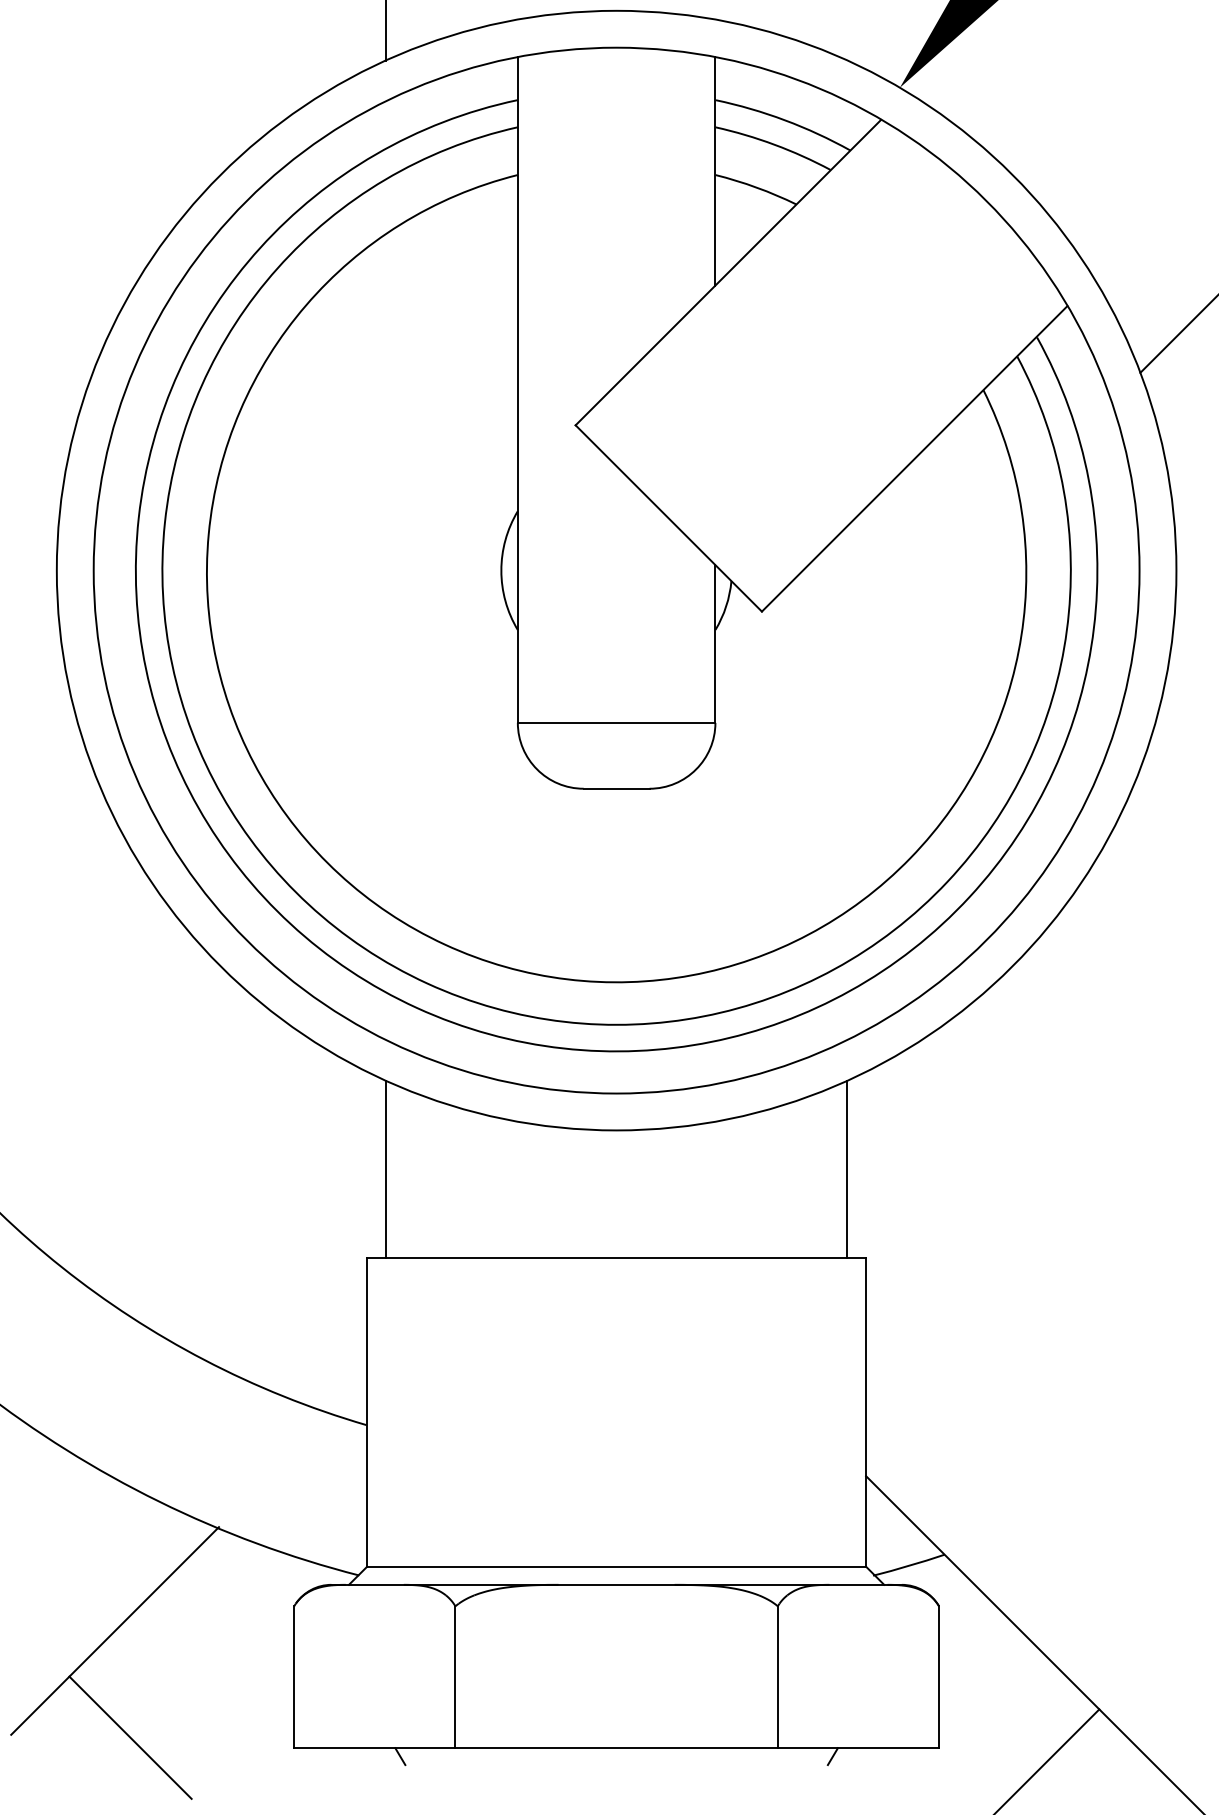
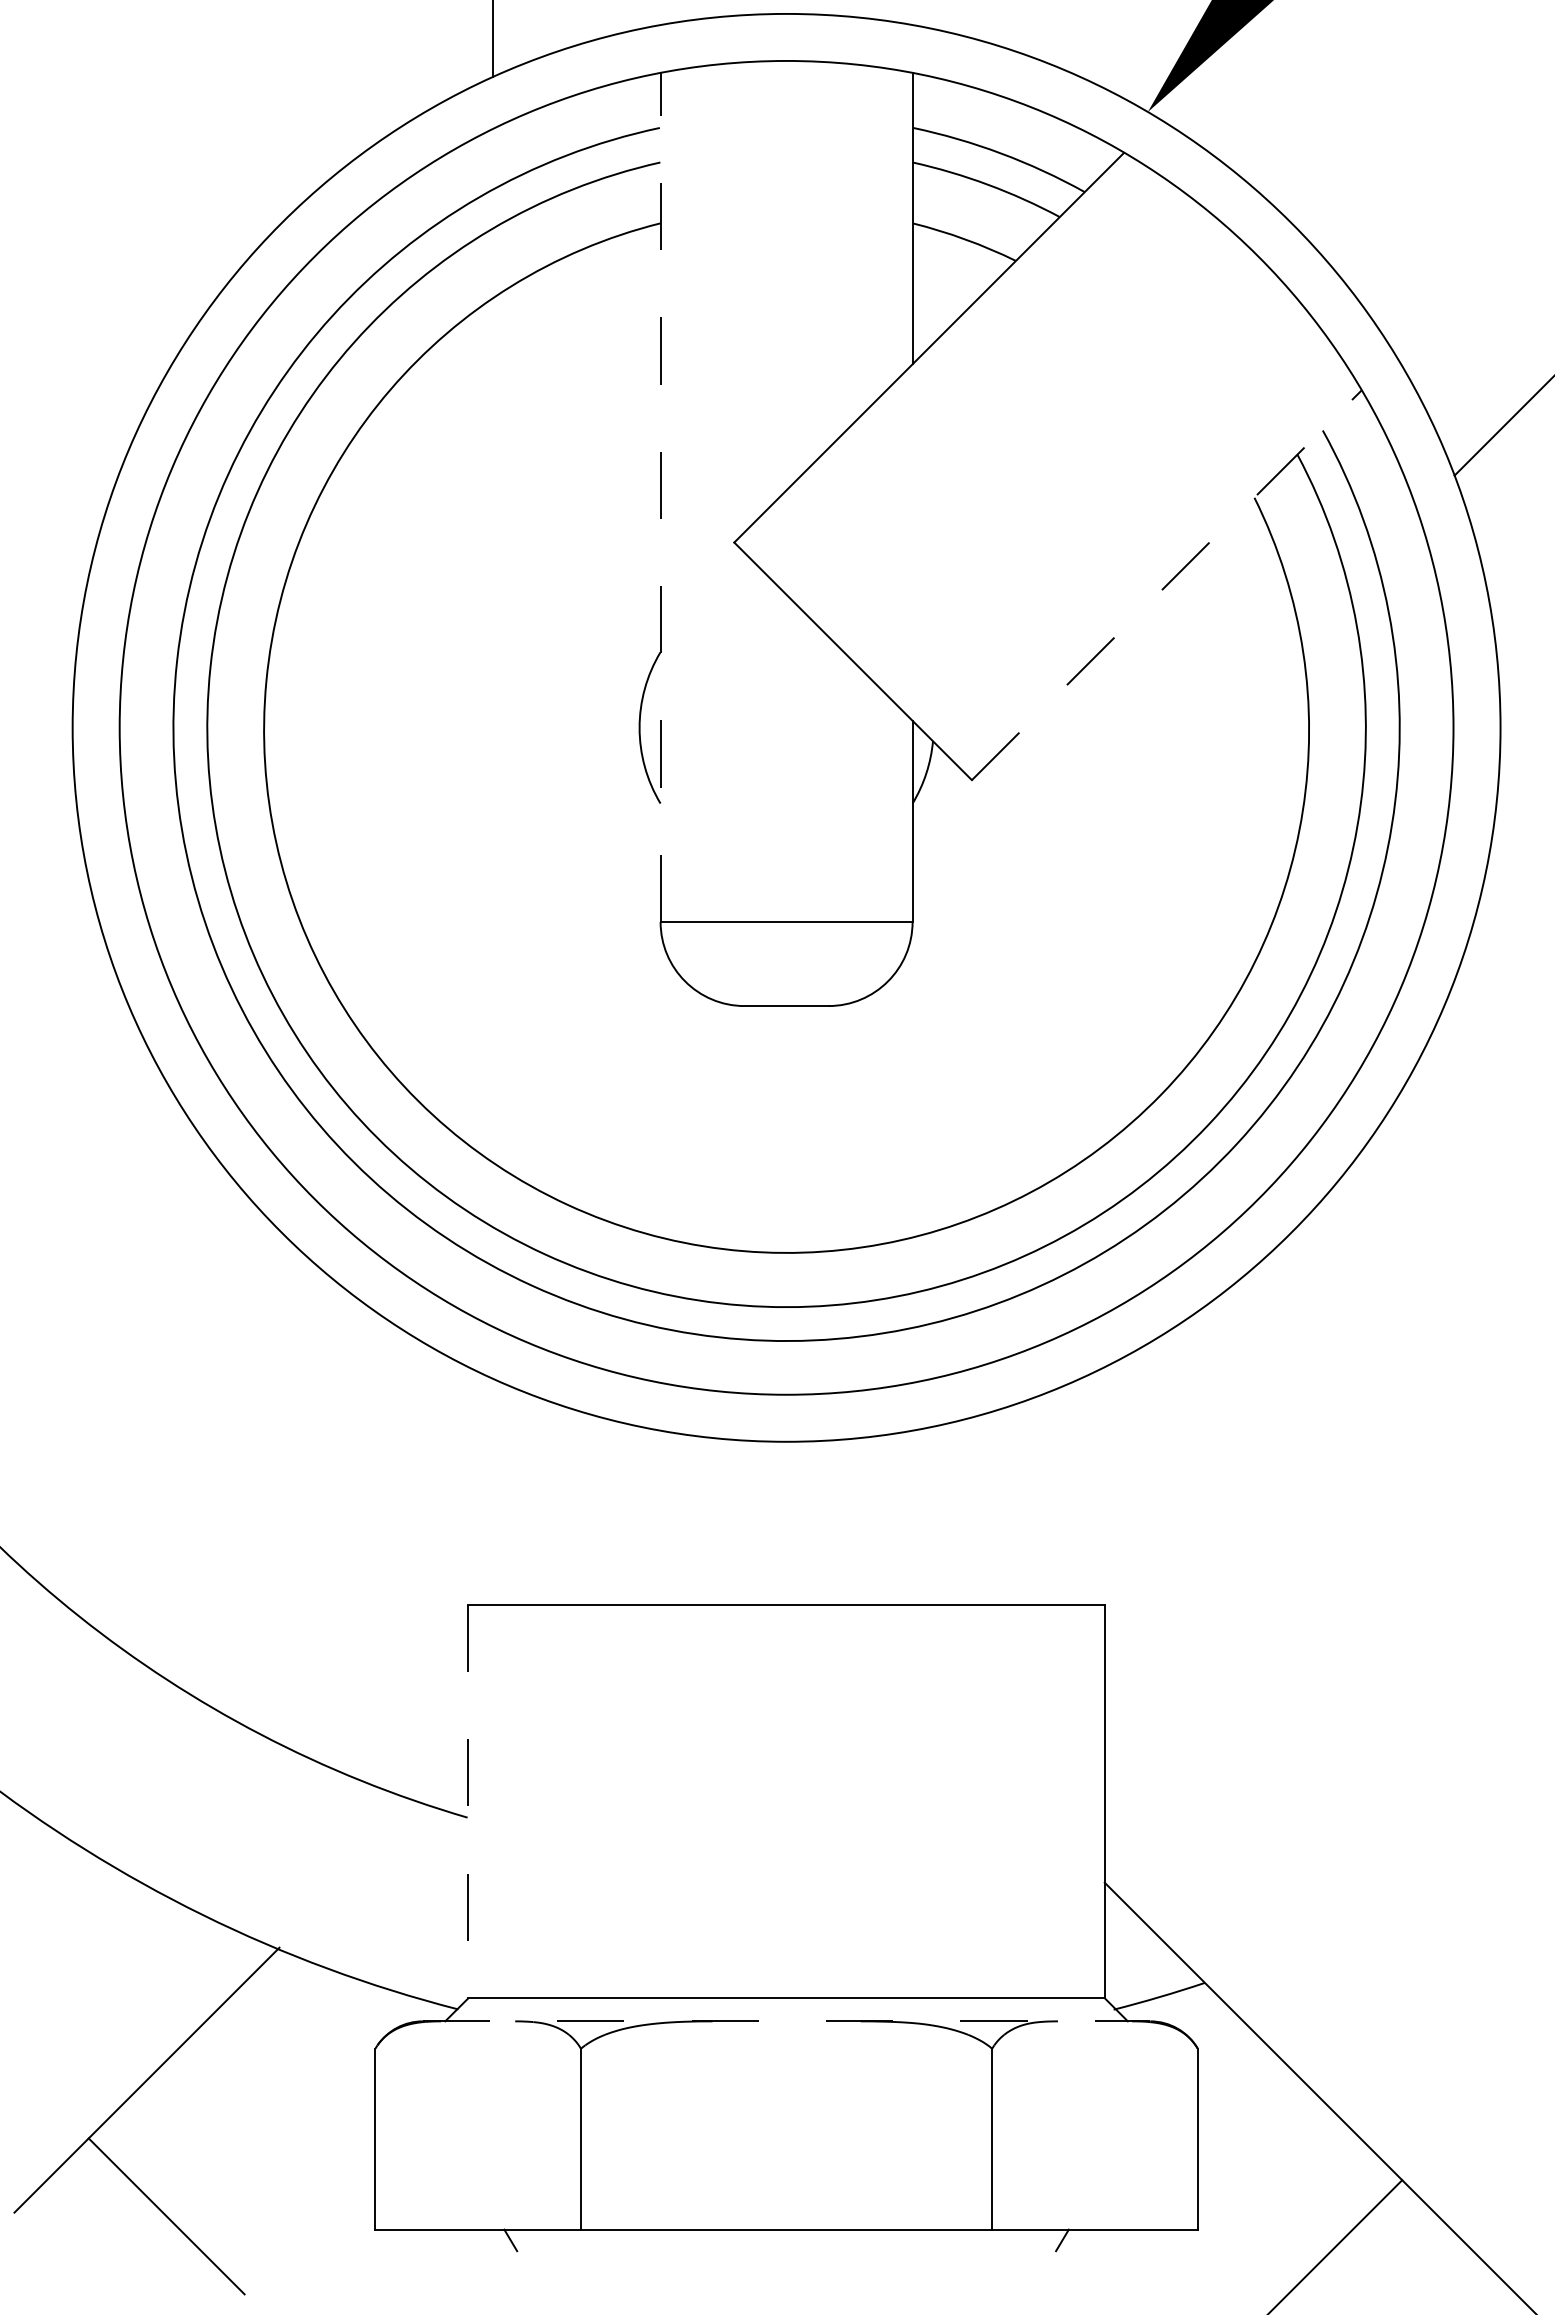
line: (517, 389) -> (660, 497), solid -> dashed
line: (914, 458) -> (1166, 585), solid -> dashed
line: (386, 1169) -> (492, 1491), removed
line: (847, 1169) -> (1080, 1491), removed
line: (367, 1412) -> (468, 1801), solid -> dashed
line: (616, 1584) -> (786, 2021), solid -> dashed

